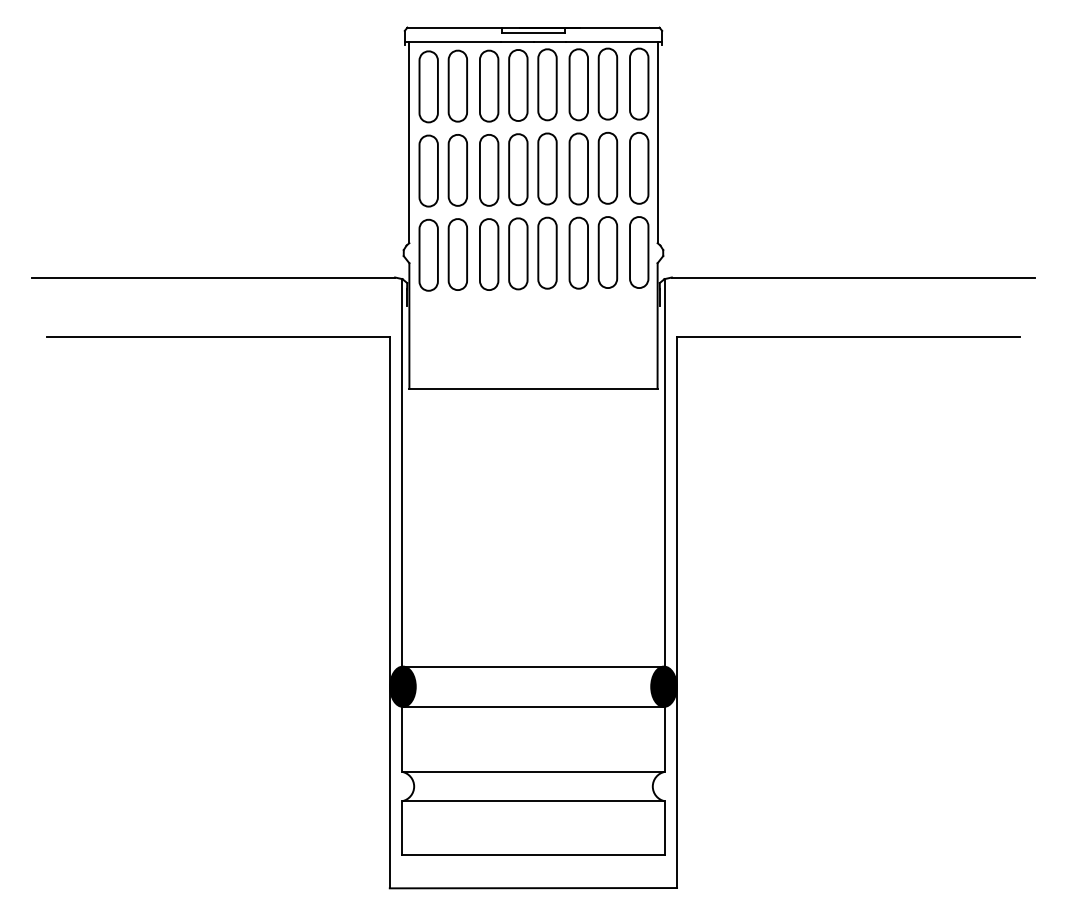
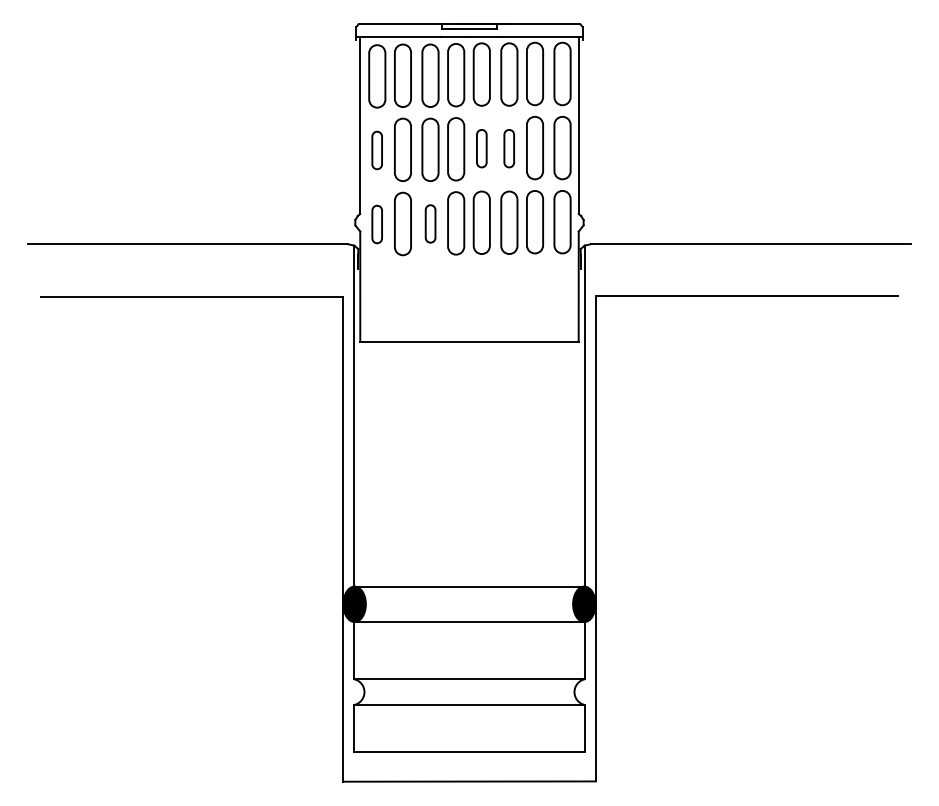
part: (547, 168) -> (481, 148), size x0.6
part: (578, 168) -> (509, 148), size x0.6
part: (428, 170) -> (377, 149), size x0.6
part: (428, 254) -> (377, 223), size x0.6
part: (489, 254) -> (430, 223), size x0.6

